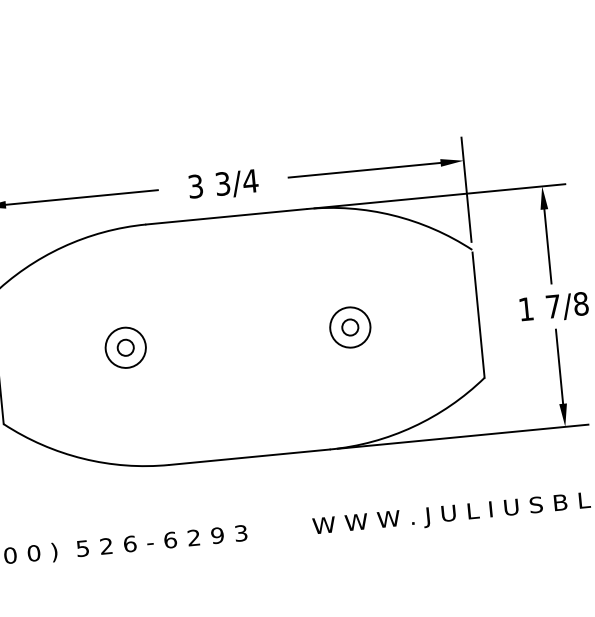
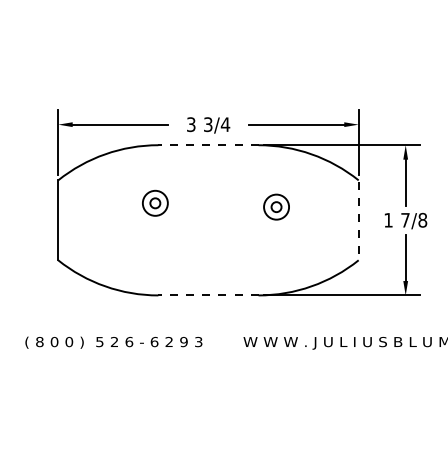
line: (224, 217) -> (207, 145), solid -> dashed
line: (478, 315) -> (358, 221), solid -> dashed
part: (350, 326) -> (276, 206), moved
part: (125, 346) -> (155, 202), moved
line: (248, 457) -> (207, 295), solid -> dashed

